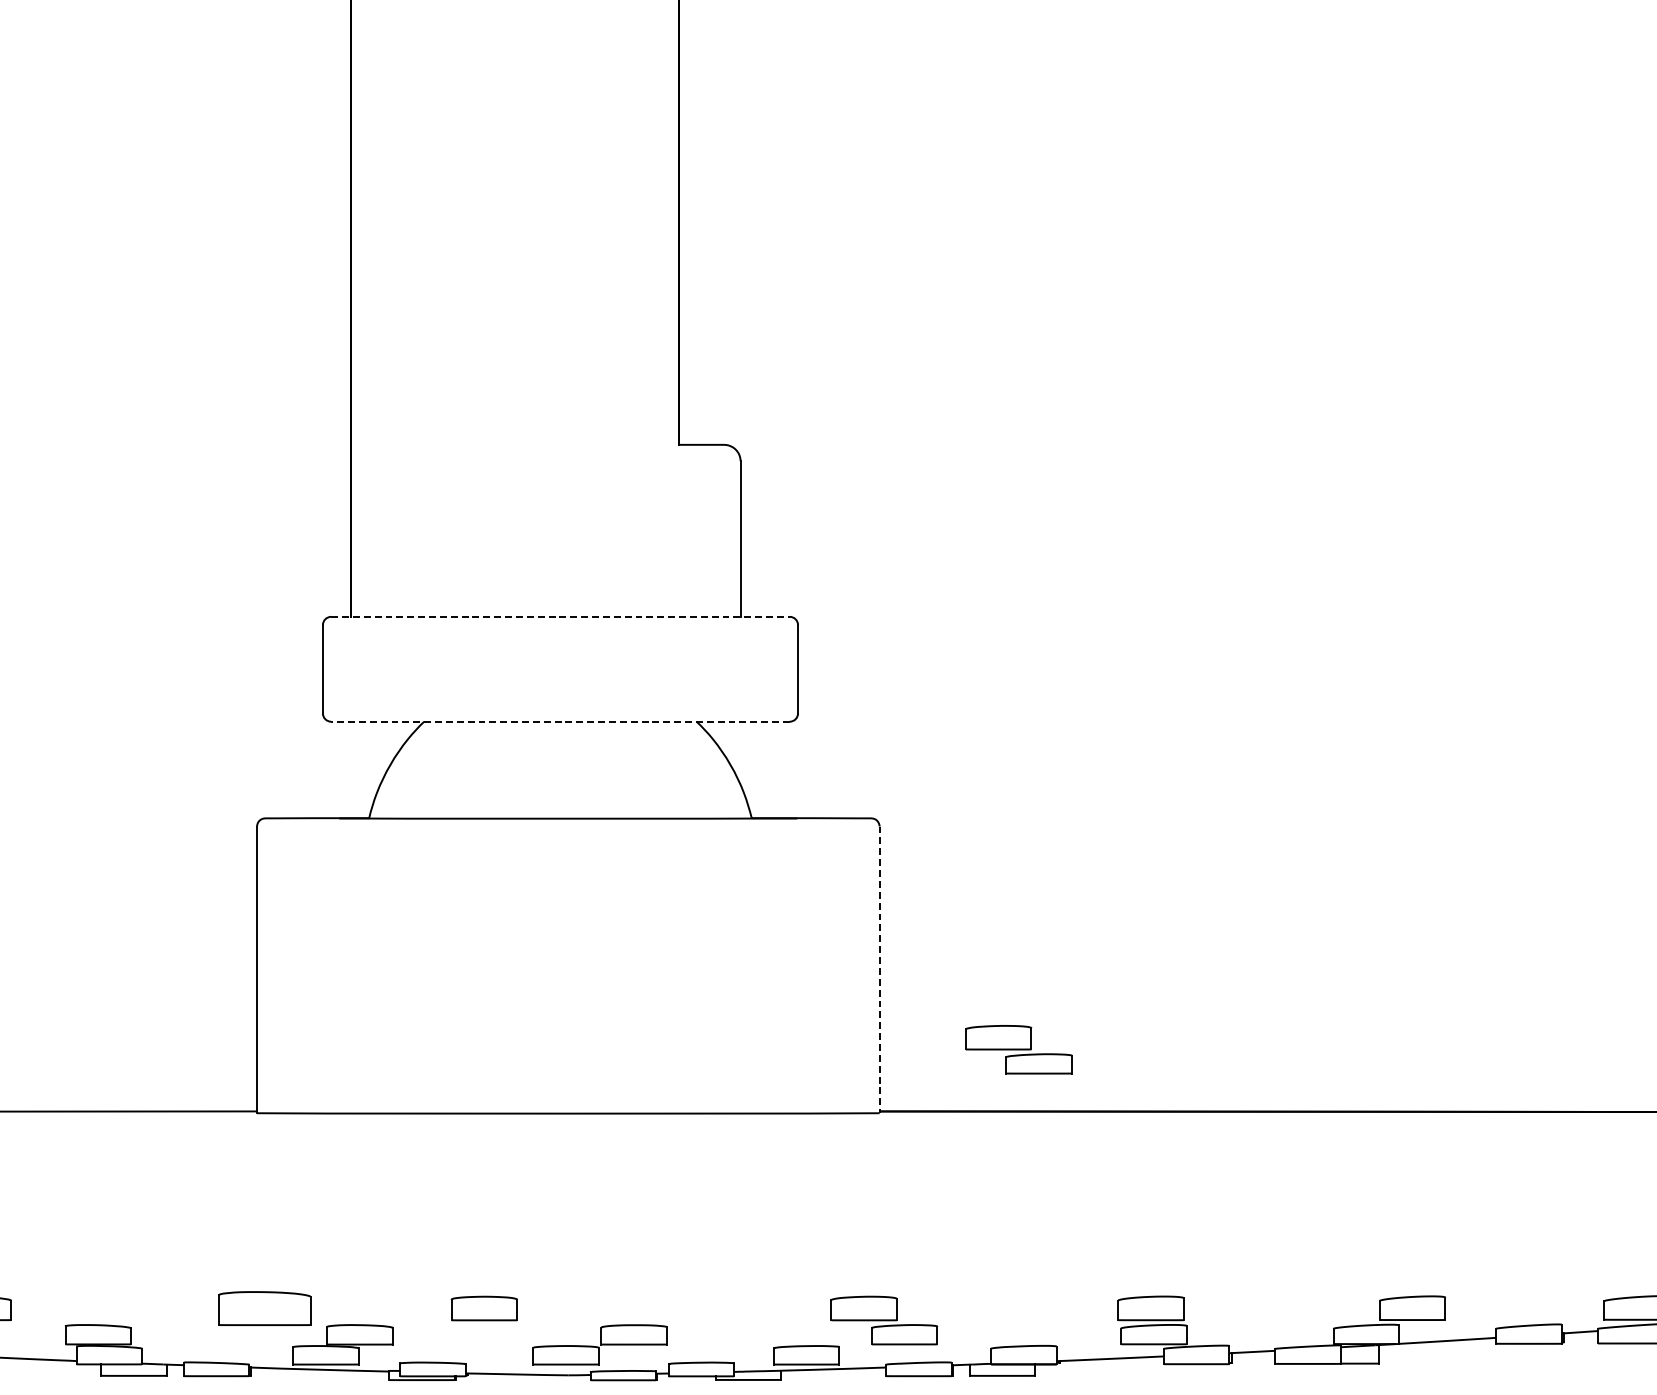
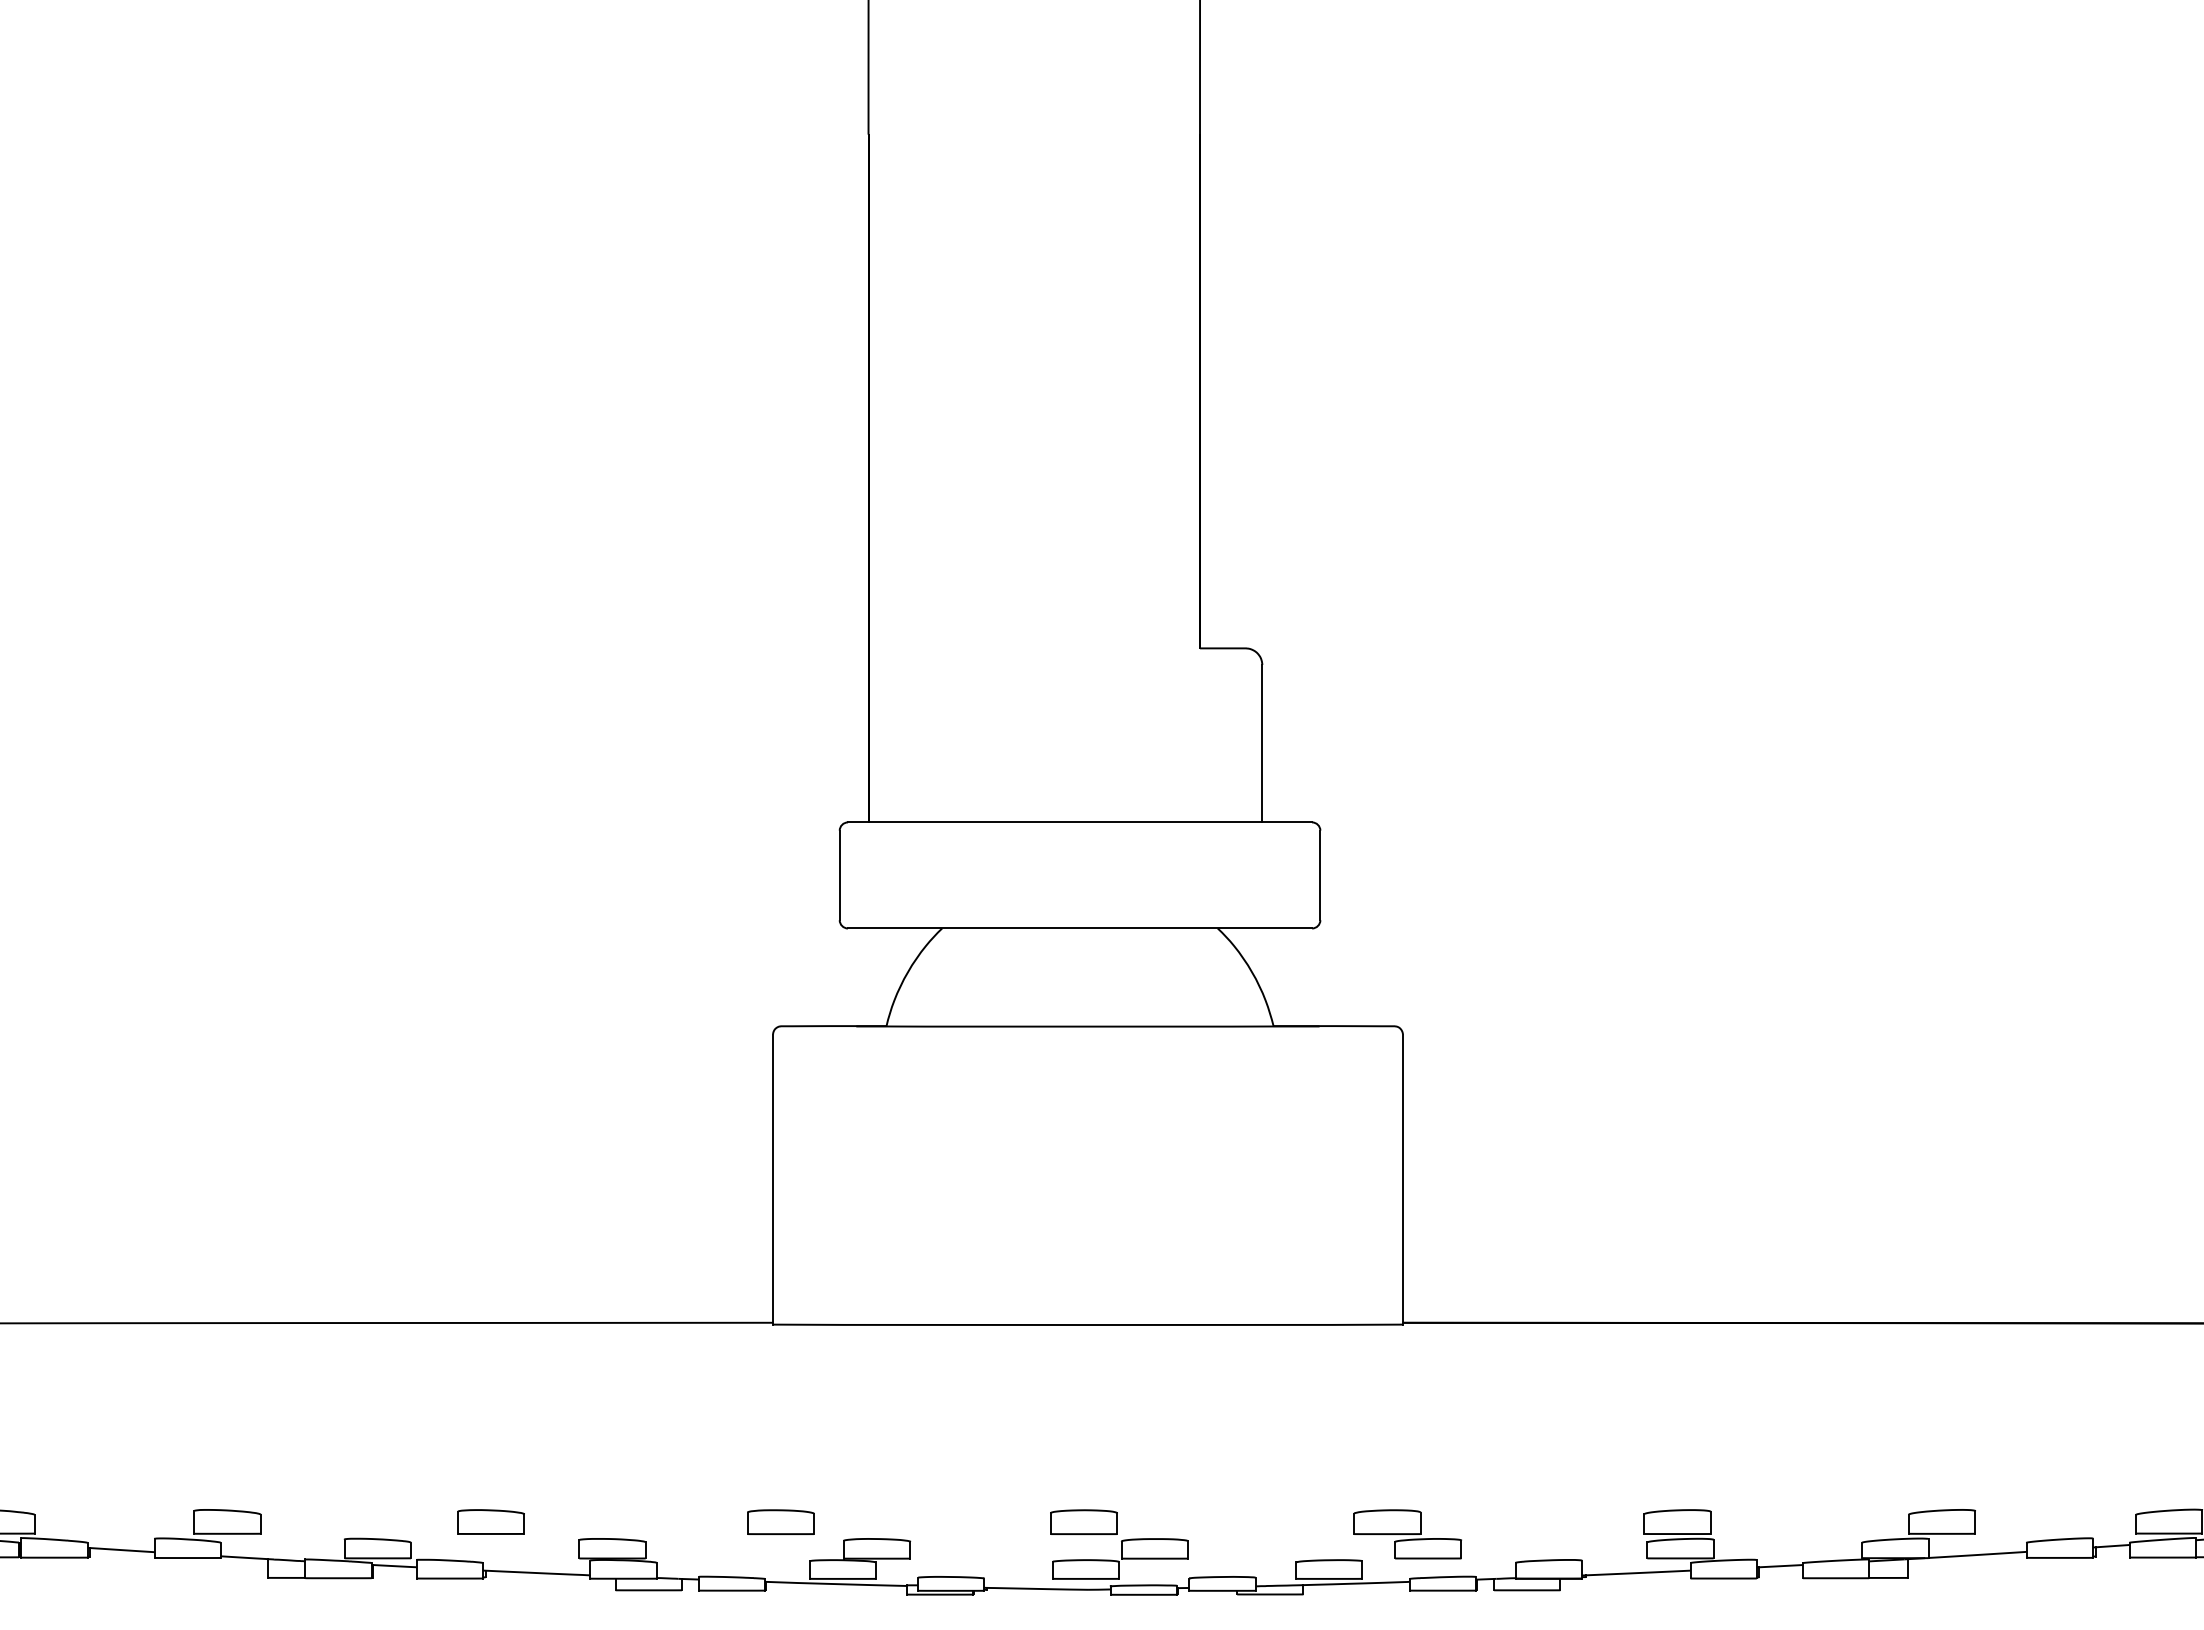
line: (560, 616) -> (1080, 822), dashed -> solid
line: (559, 721) -> (1079, 928), dashed -> solid
line: (879, 970) -> (1402, 1180), dashed -> solid
part: (1018, 1049) -> (1543, 1260), removed
part: (264, 1307) -> (780, 1521), size x0.71
part: (483, 1307) -> (1083, 1521), moved

